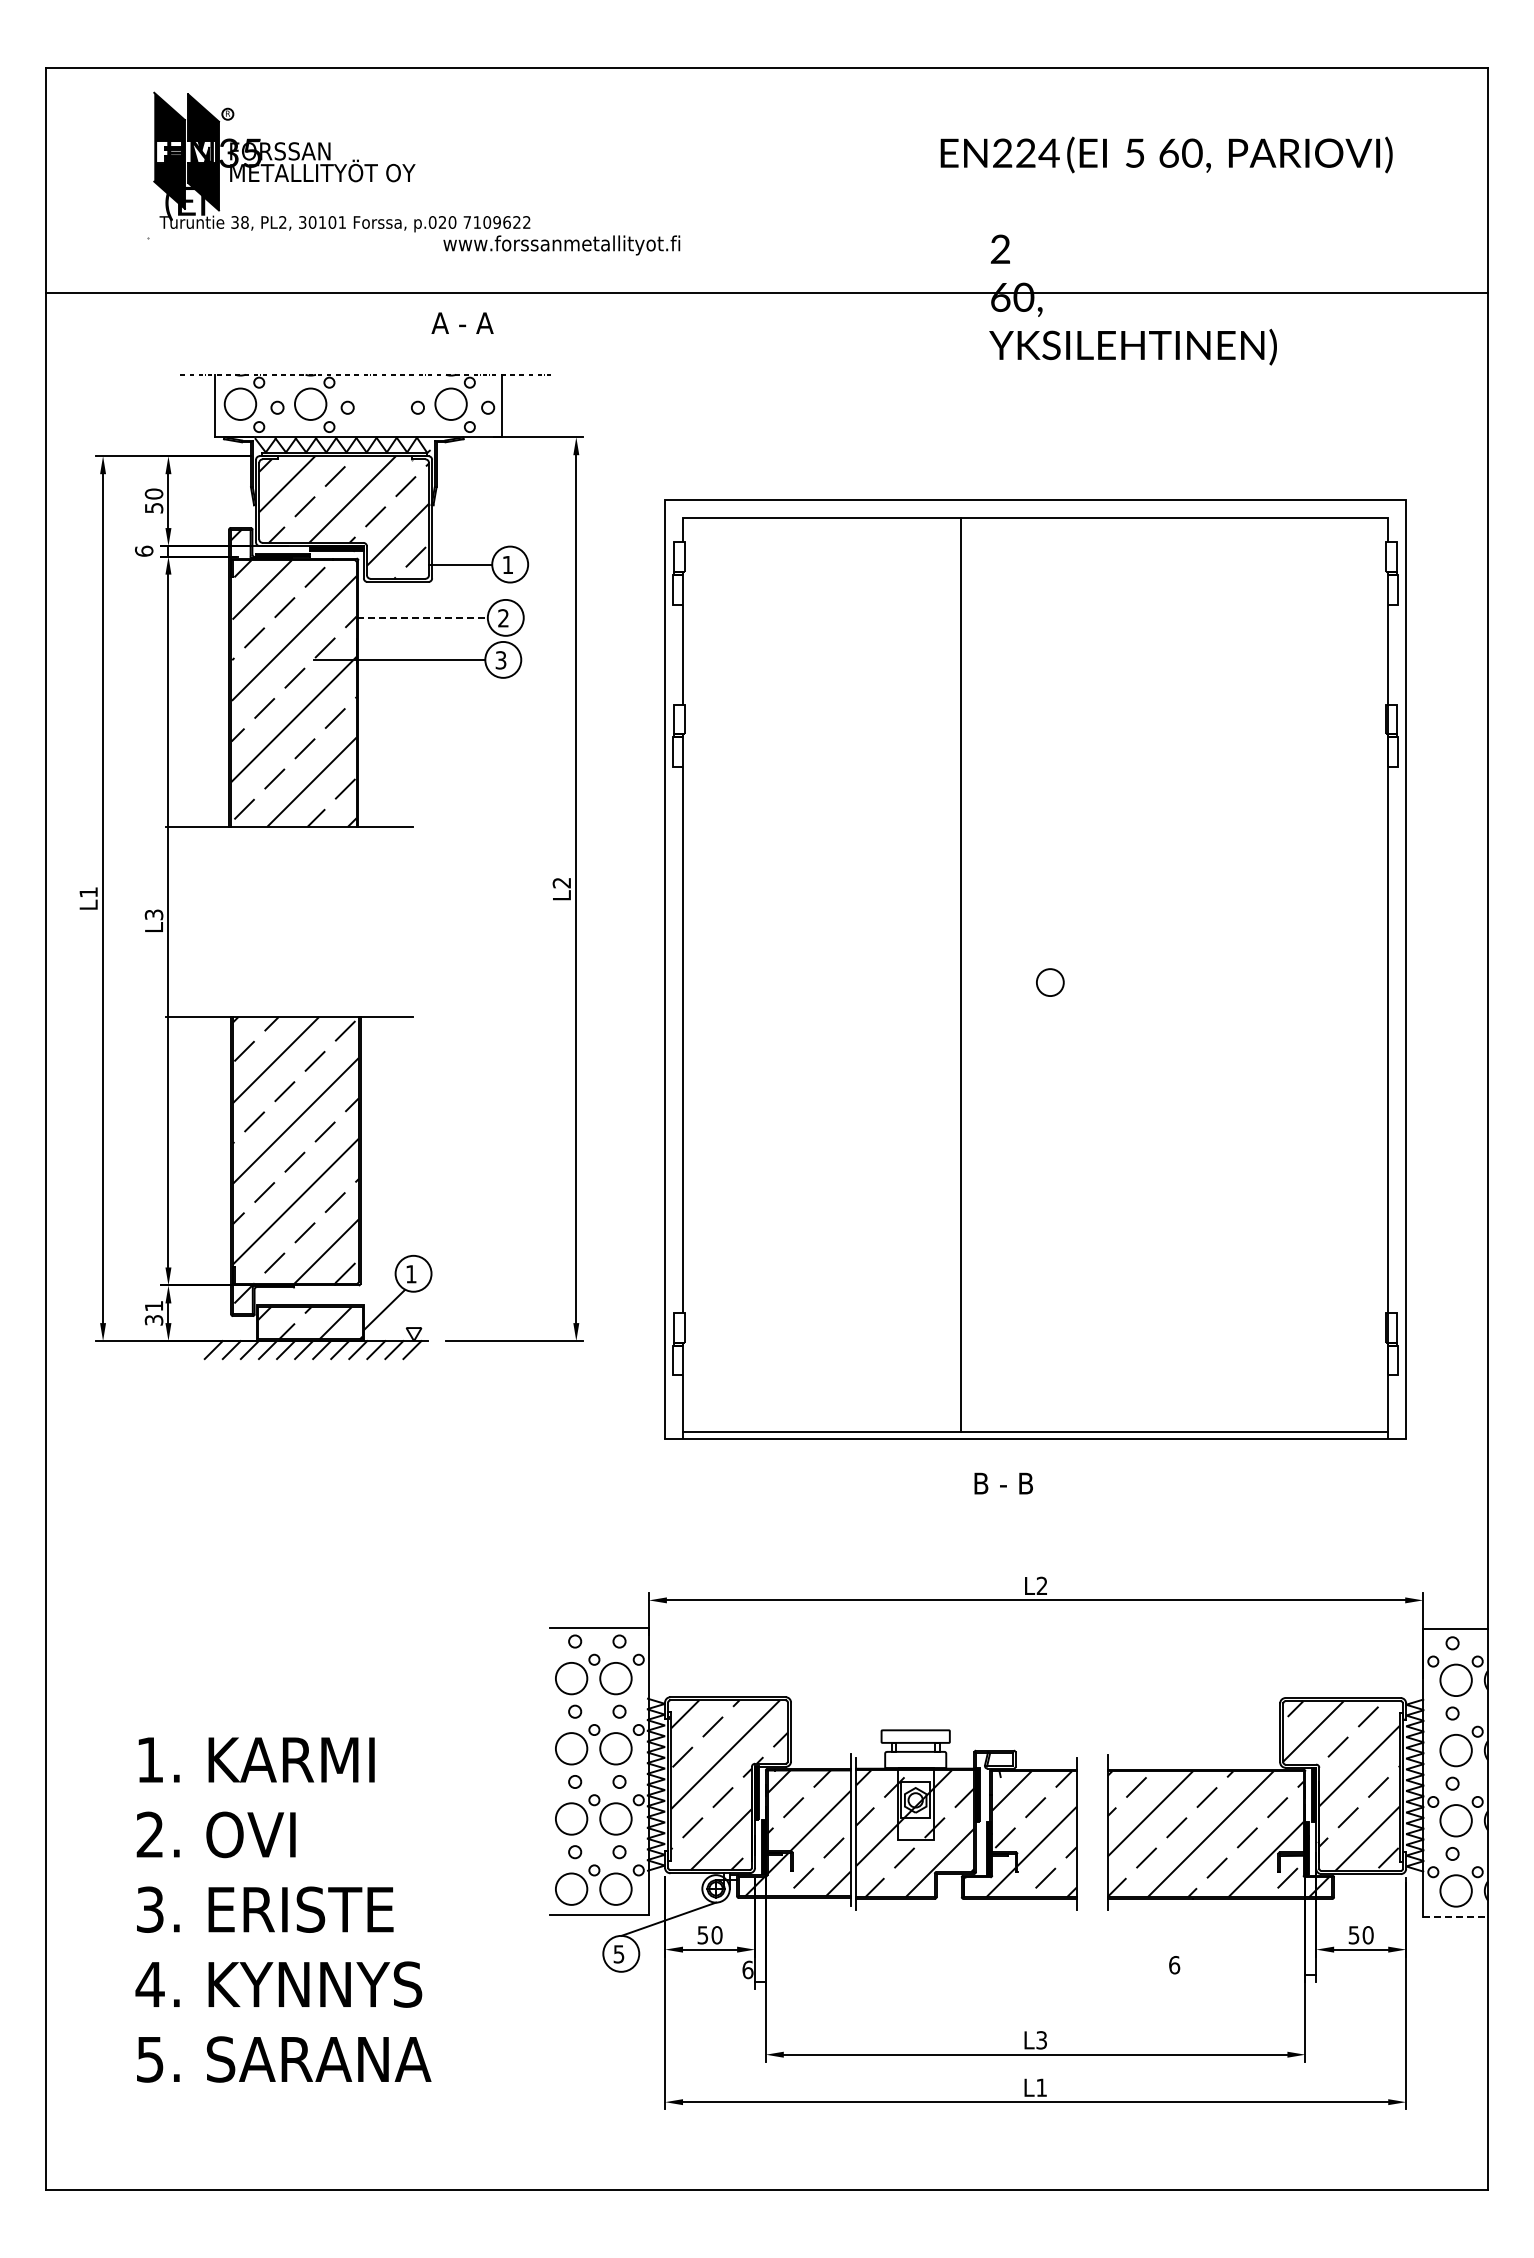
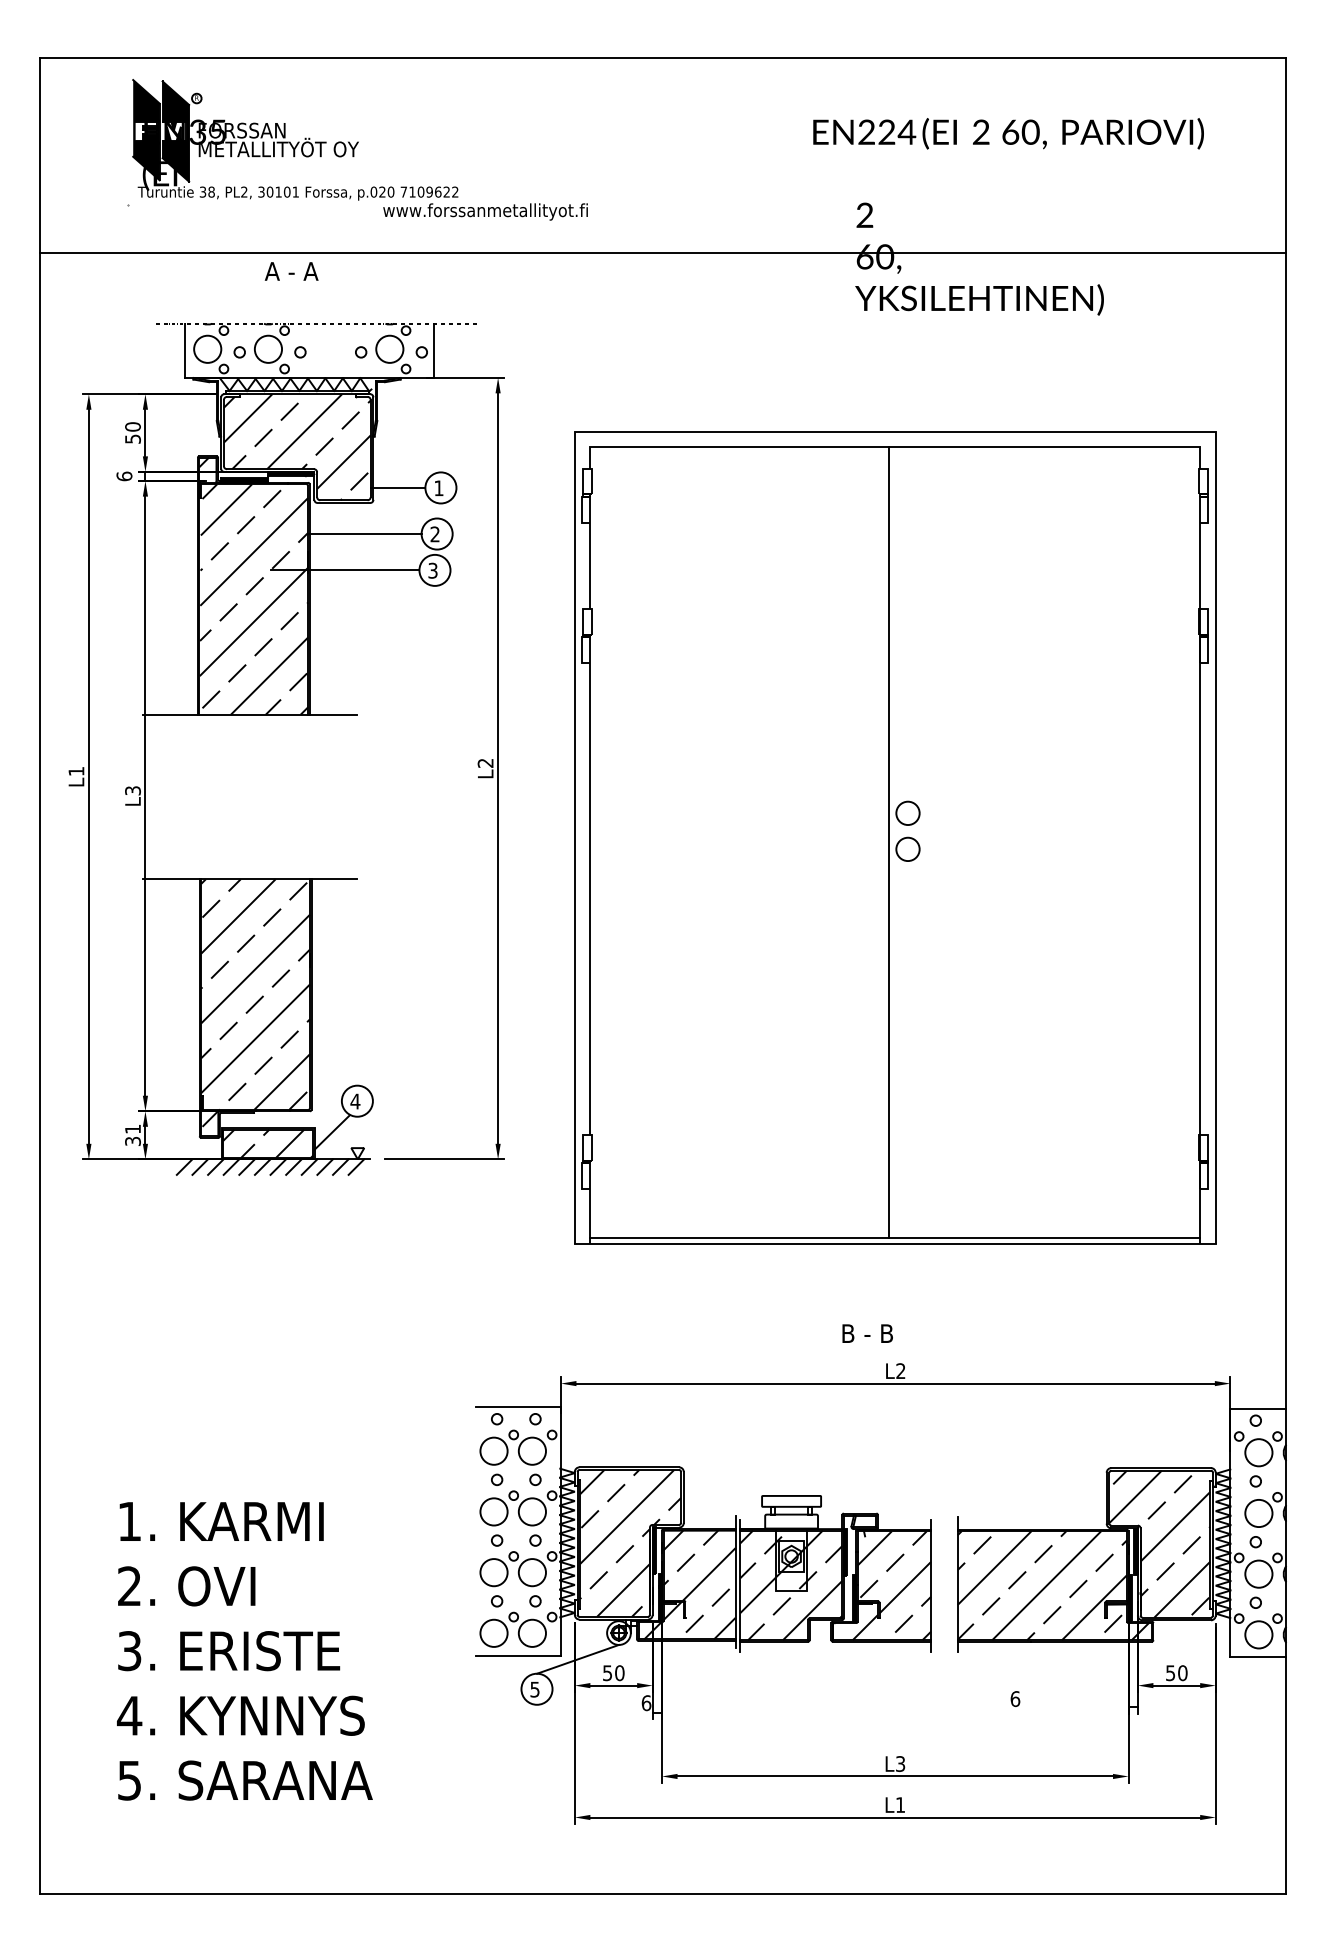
text: (1134, 152) -> (980, 131), 5 -> 2
text: (462, 322) -> (291, 270), moved
line: (422, 617) -> (365, 533), dashed -> solid
circle: (1050, 940) -> (908, 813), added
line: (960, 974) -> (888, 842), moved
text: (411, 1274) -> (355, 1101), 1 -> 4
text: (1003, 1483) -> (867, 1333), moved
line: (1456, 1916) -> (1259, 1656), dashed -> solid

